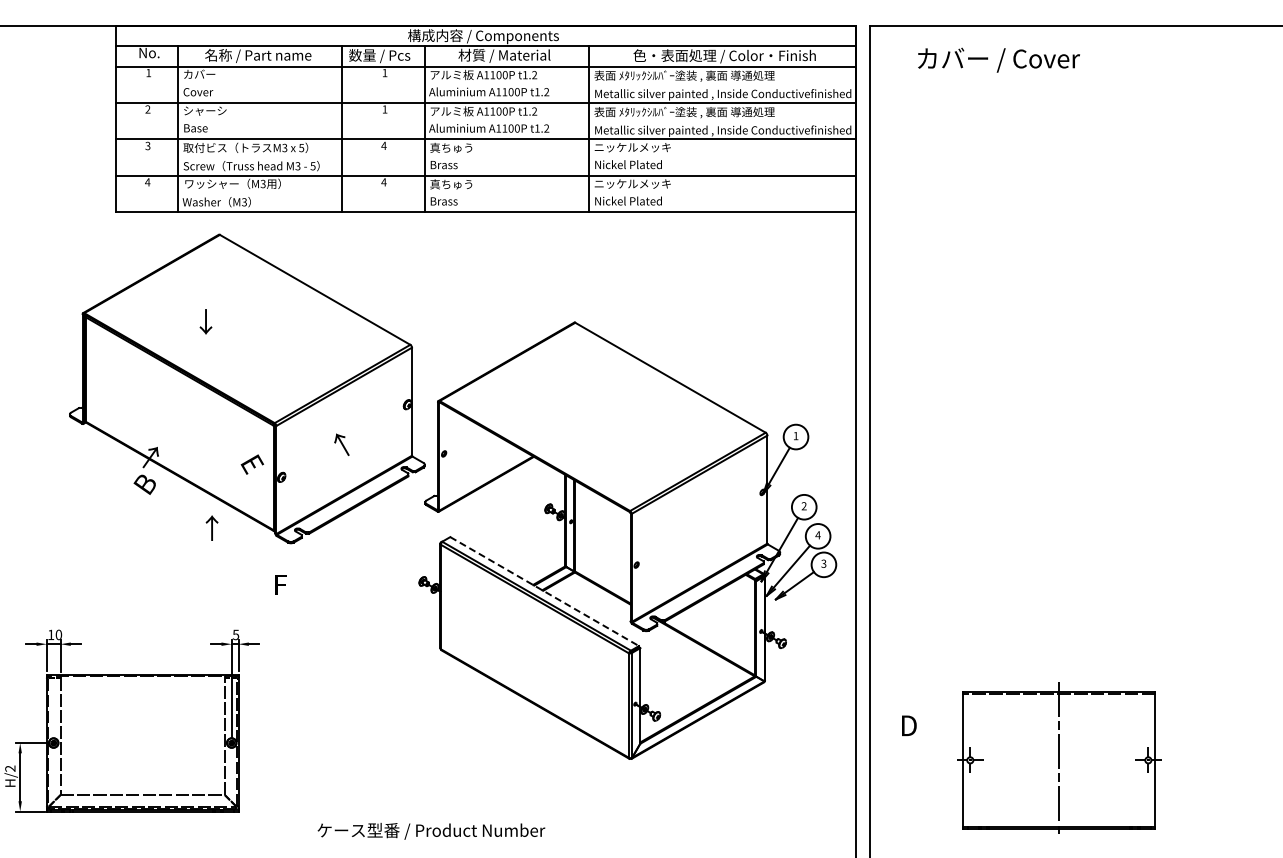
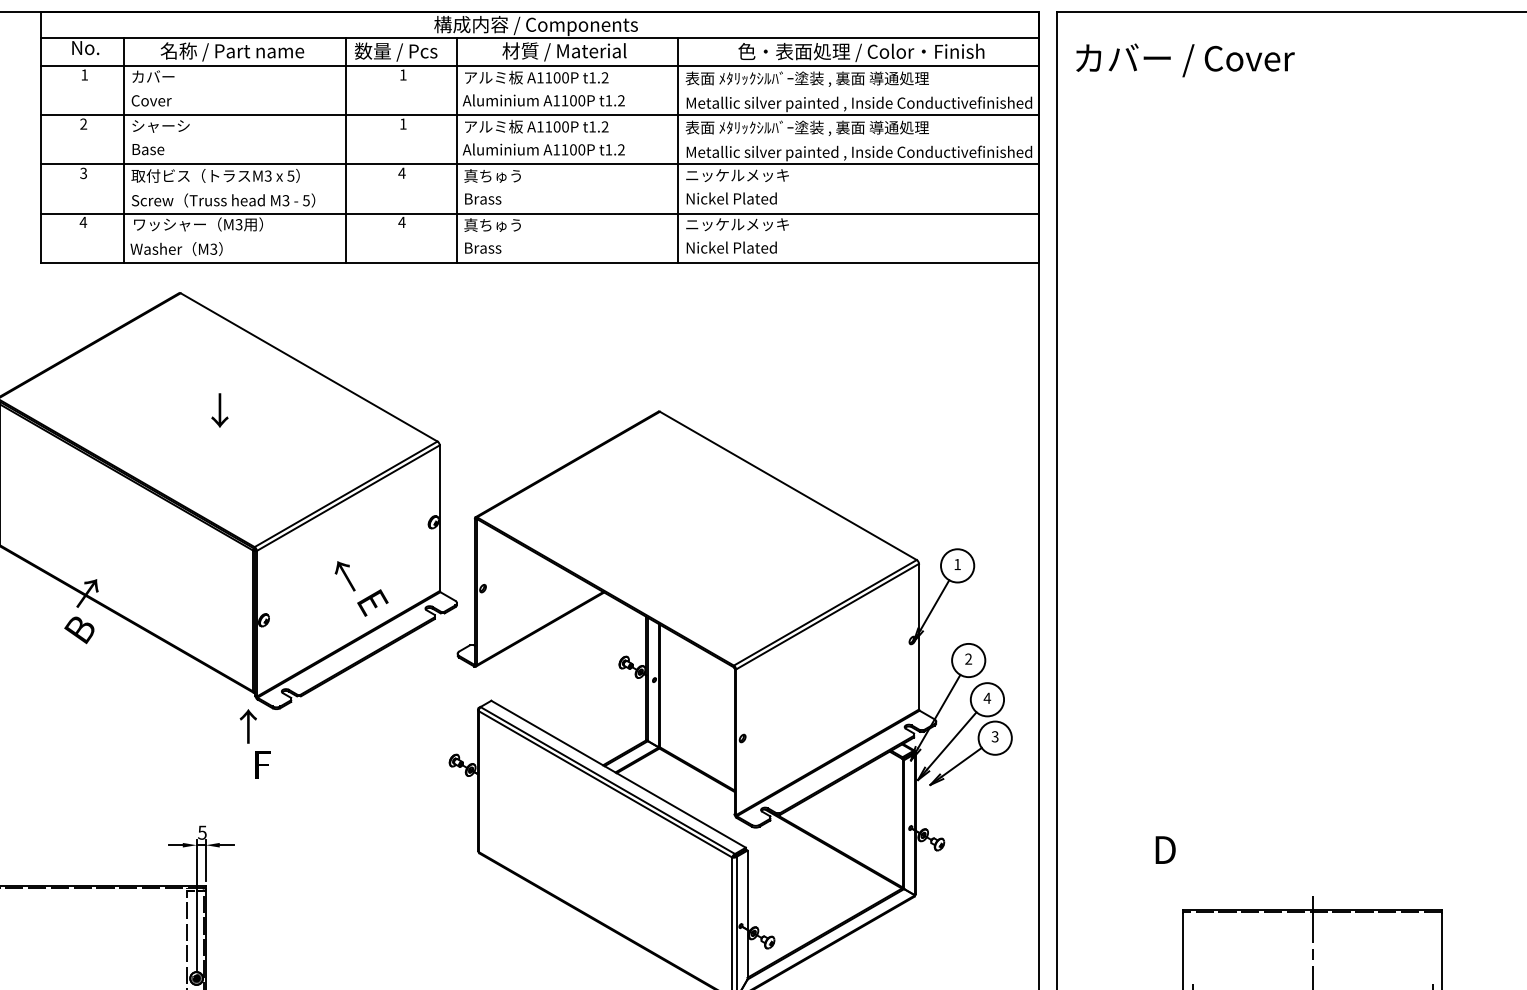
text: (998, 59) -> (1184, 59), moved
text: (205, 321) -> (219, 410), moved
text: (251, 464) -> (371, 602), moved
text: (211, 527) -> (247, 725), moved
line: (544, 591) -> (618, 774), dashed -> solid
text: (909, 725) -> (1165, 849), moved

